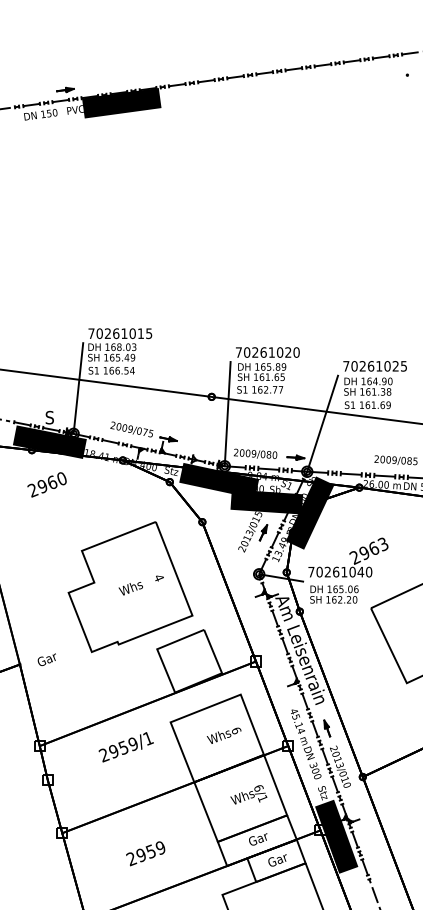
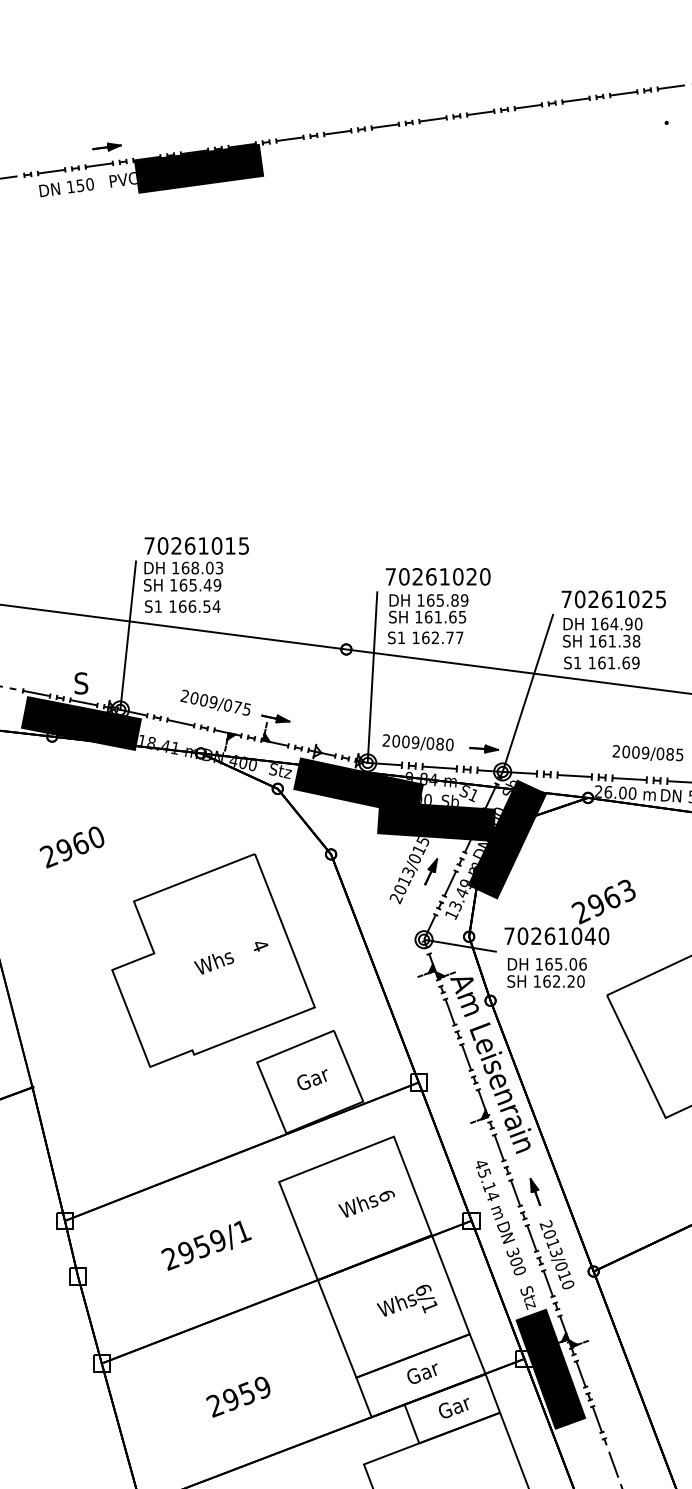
text: (46, 484) -> (71, 846), moved
text: (46, 659) -> (311, 1079), moved
text: (125, 747) -> (205, 1246), moved

